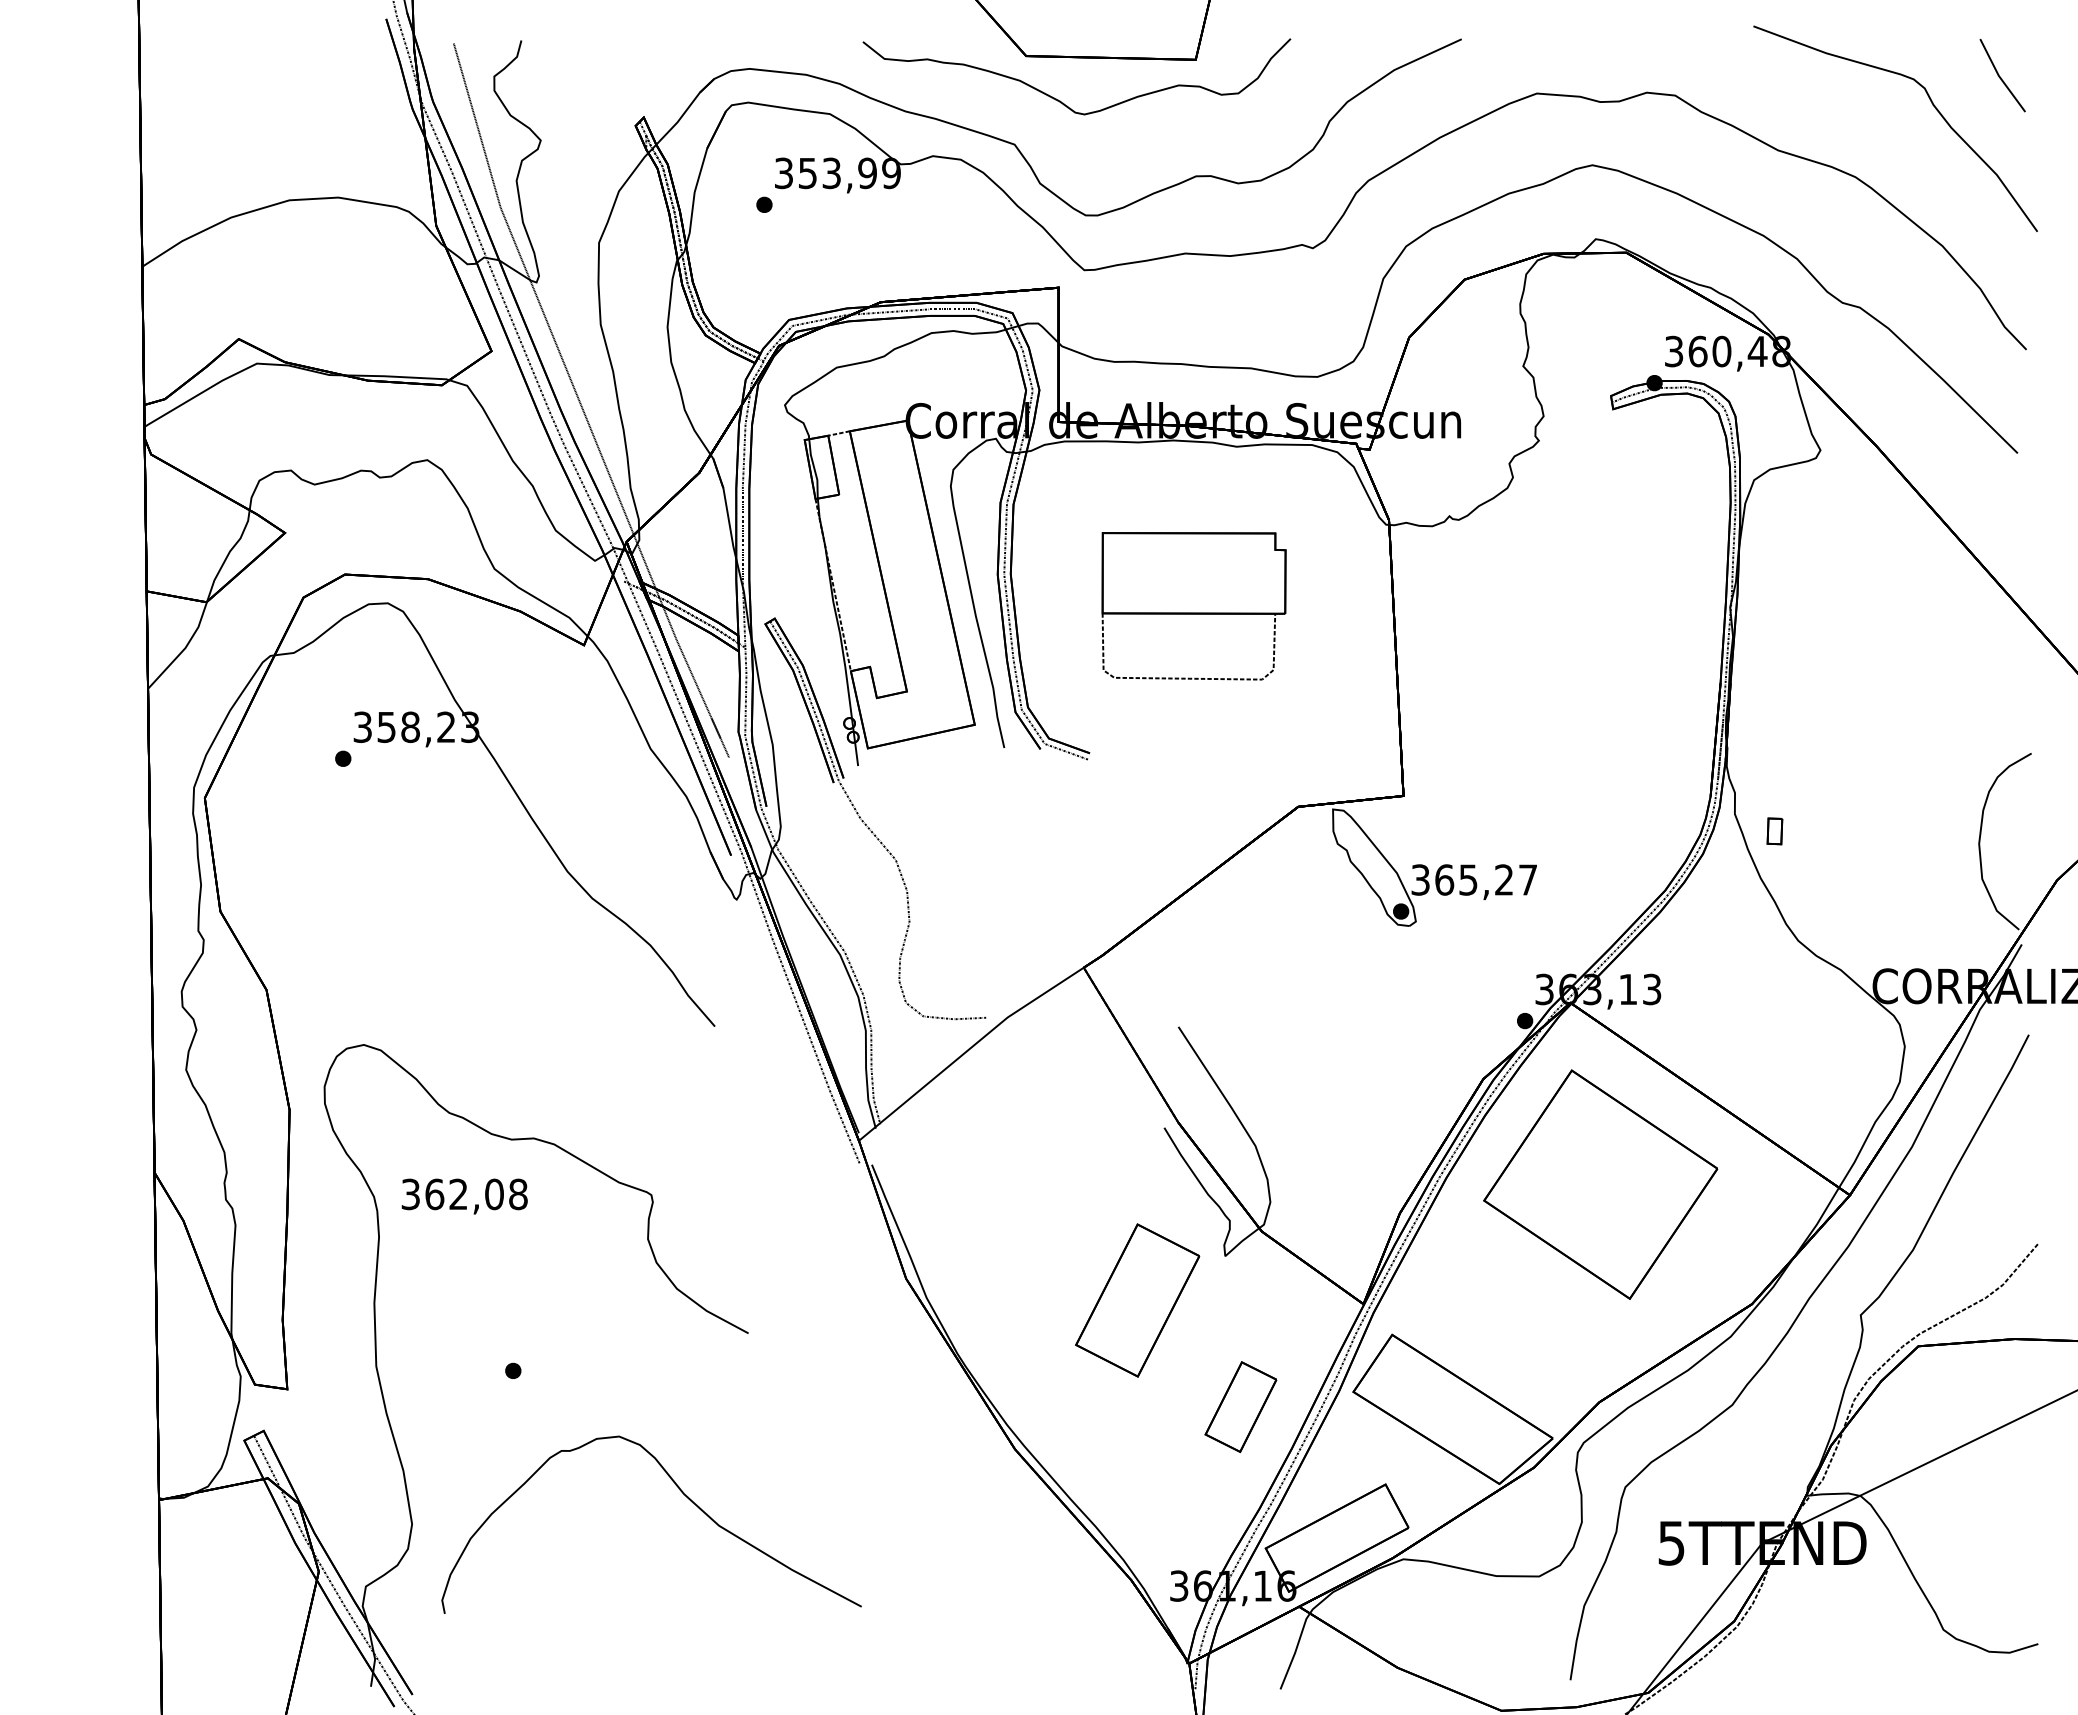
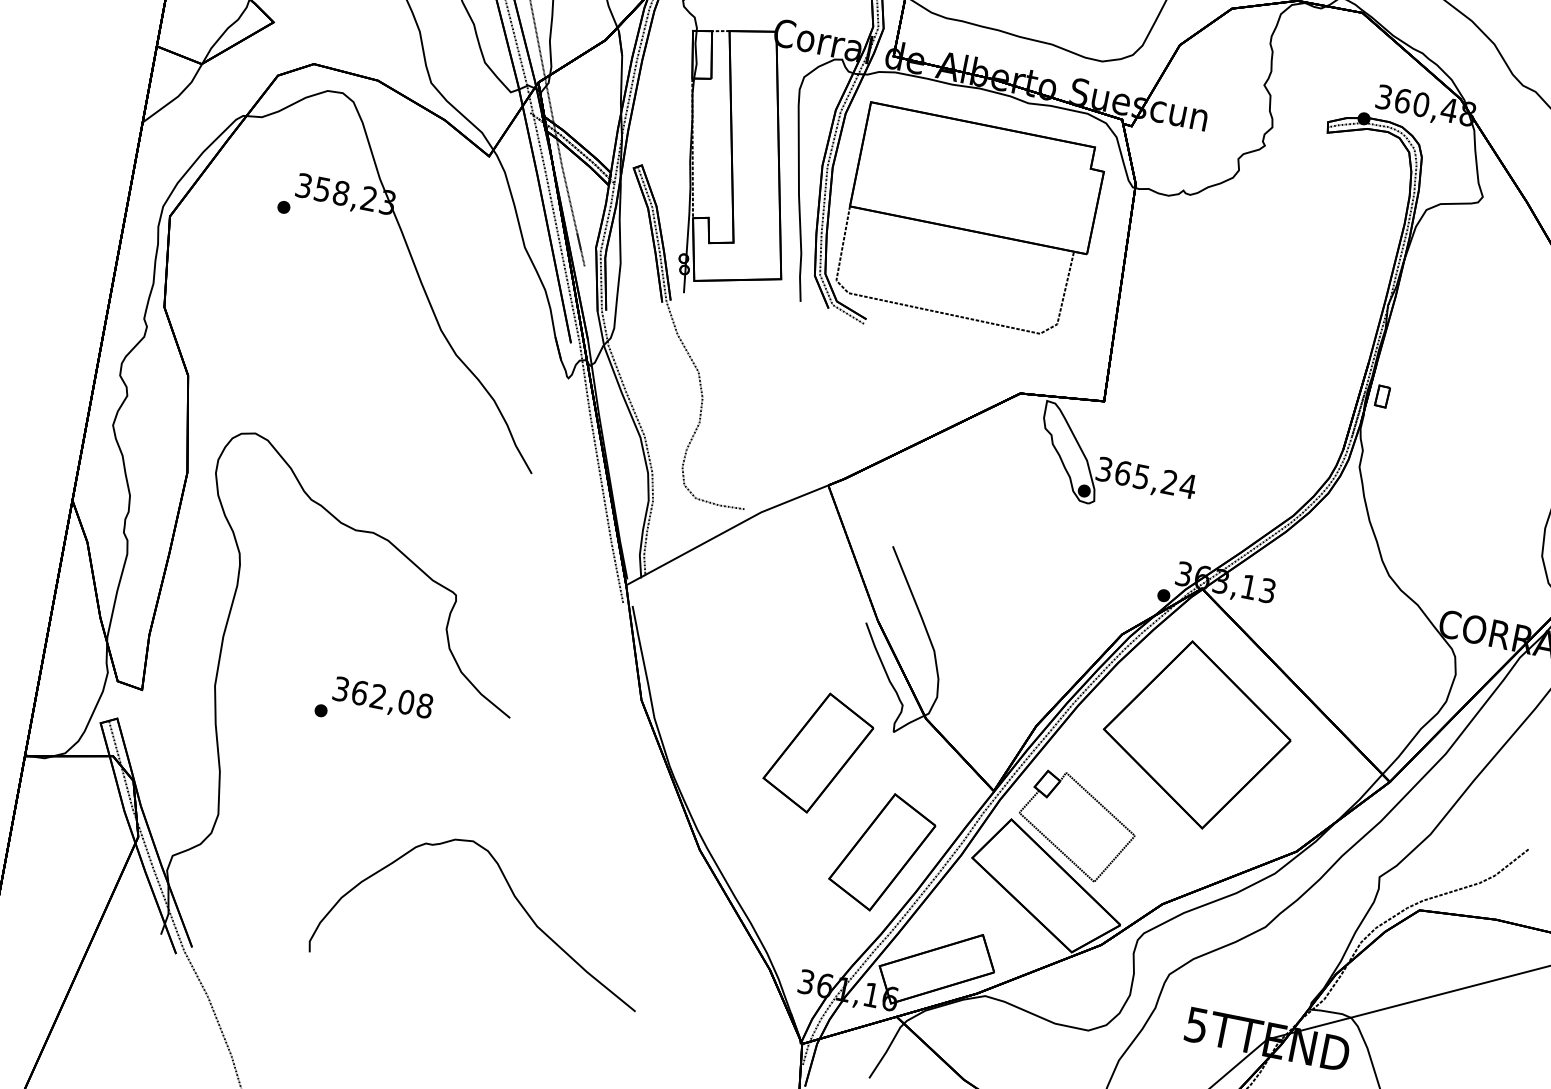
part: (1193, 606) -> (970, 221), size x1.67
part: (1774, 831) -> (1382, 396), moved
text: (1528, 879) -> (1188, 485), 365,27 -> 365,24
text: (464, 1196) -> (382, 699), moved
part: (1474, 1327) -> (1076, 826), added
part: (1240, 1406) -> (882, 851), size x1.67
curve: (682, 1493) -> (513, 895), moved

